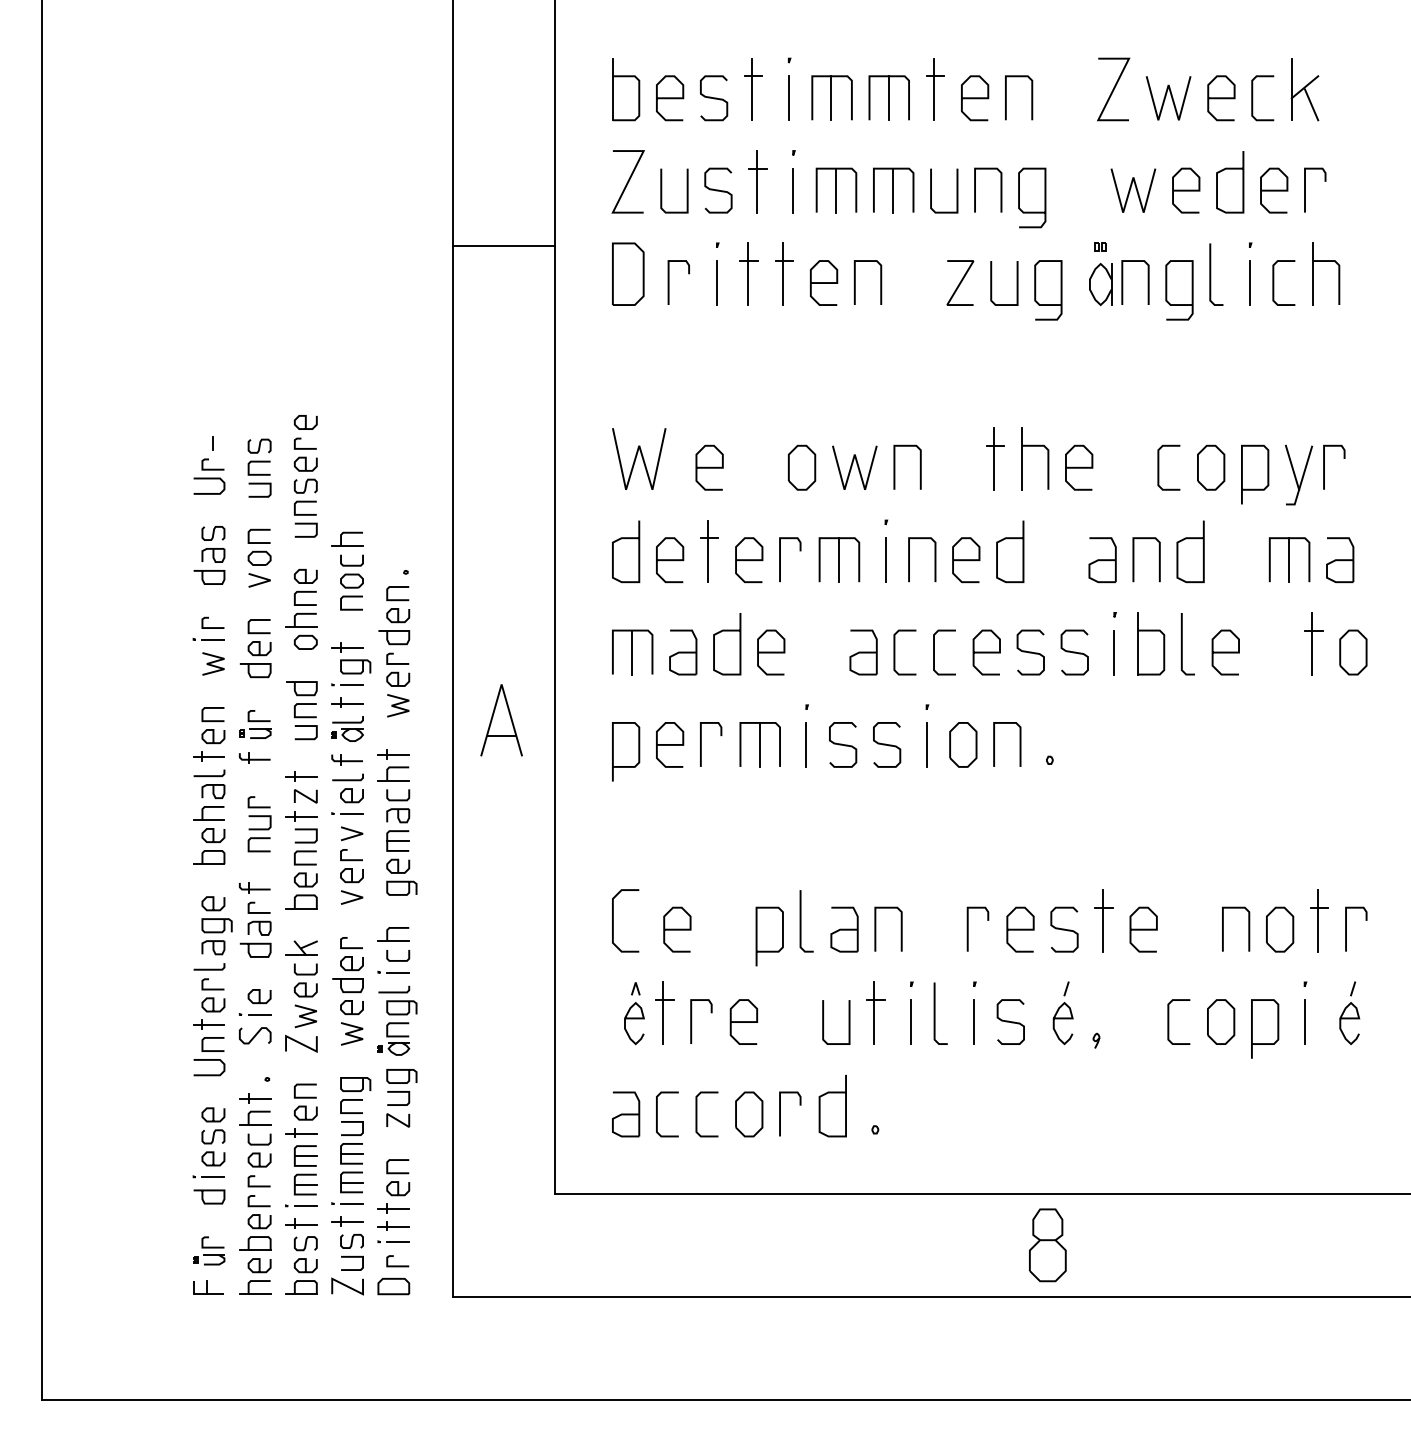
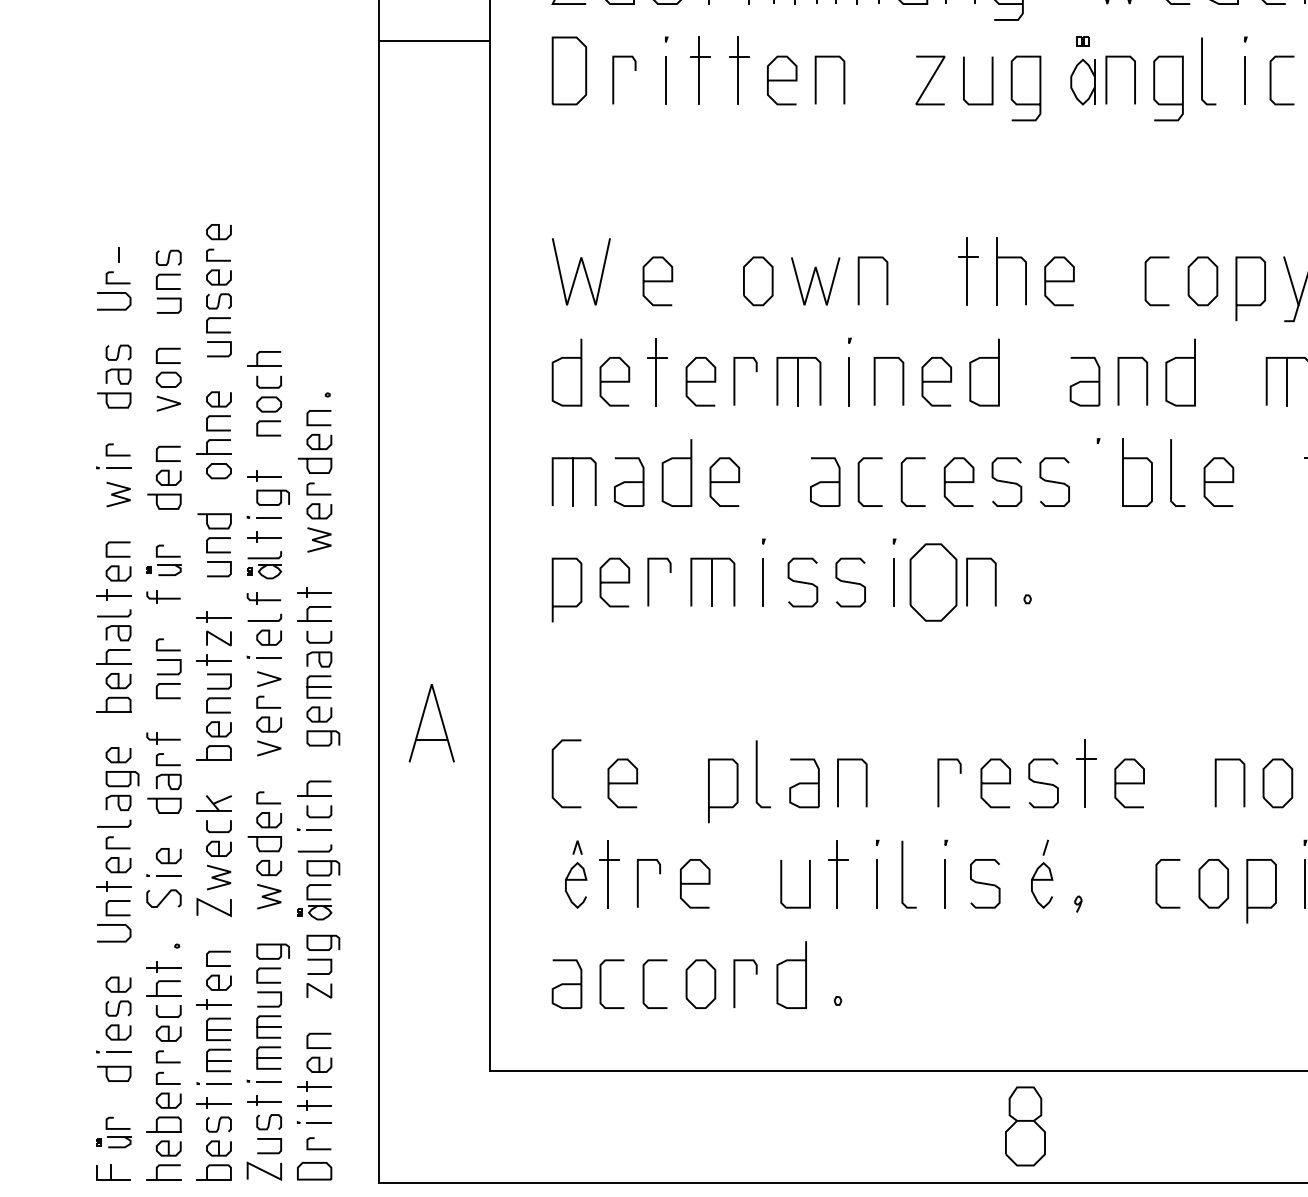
line: (1114, 652) -> (1097, 482), removed
part: (501, 720) -> (431, 723), moved
part: (963, 744) -> (933, 582), size x1.6

